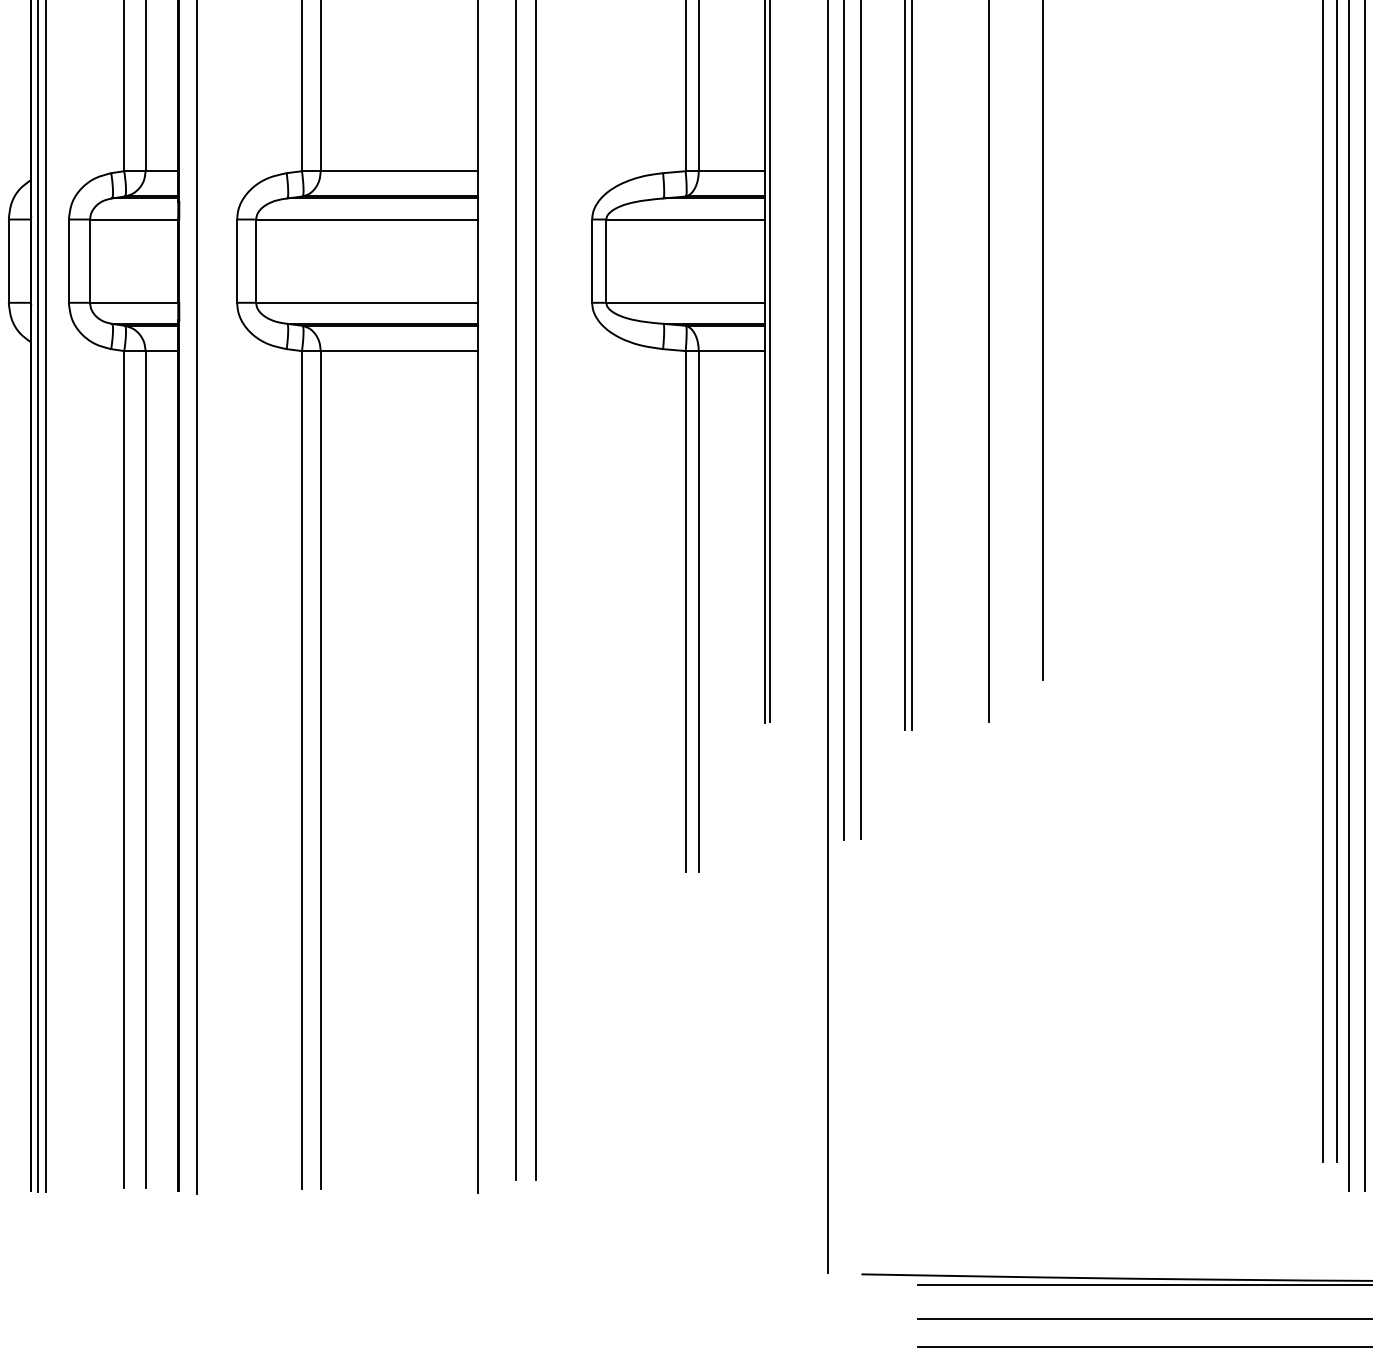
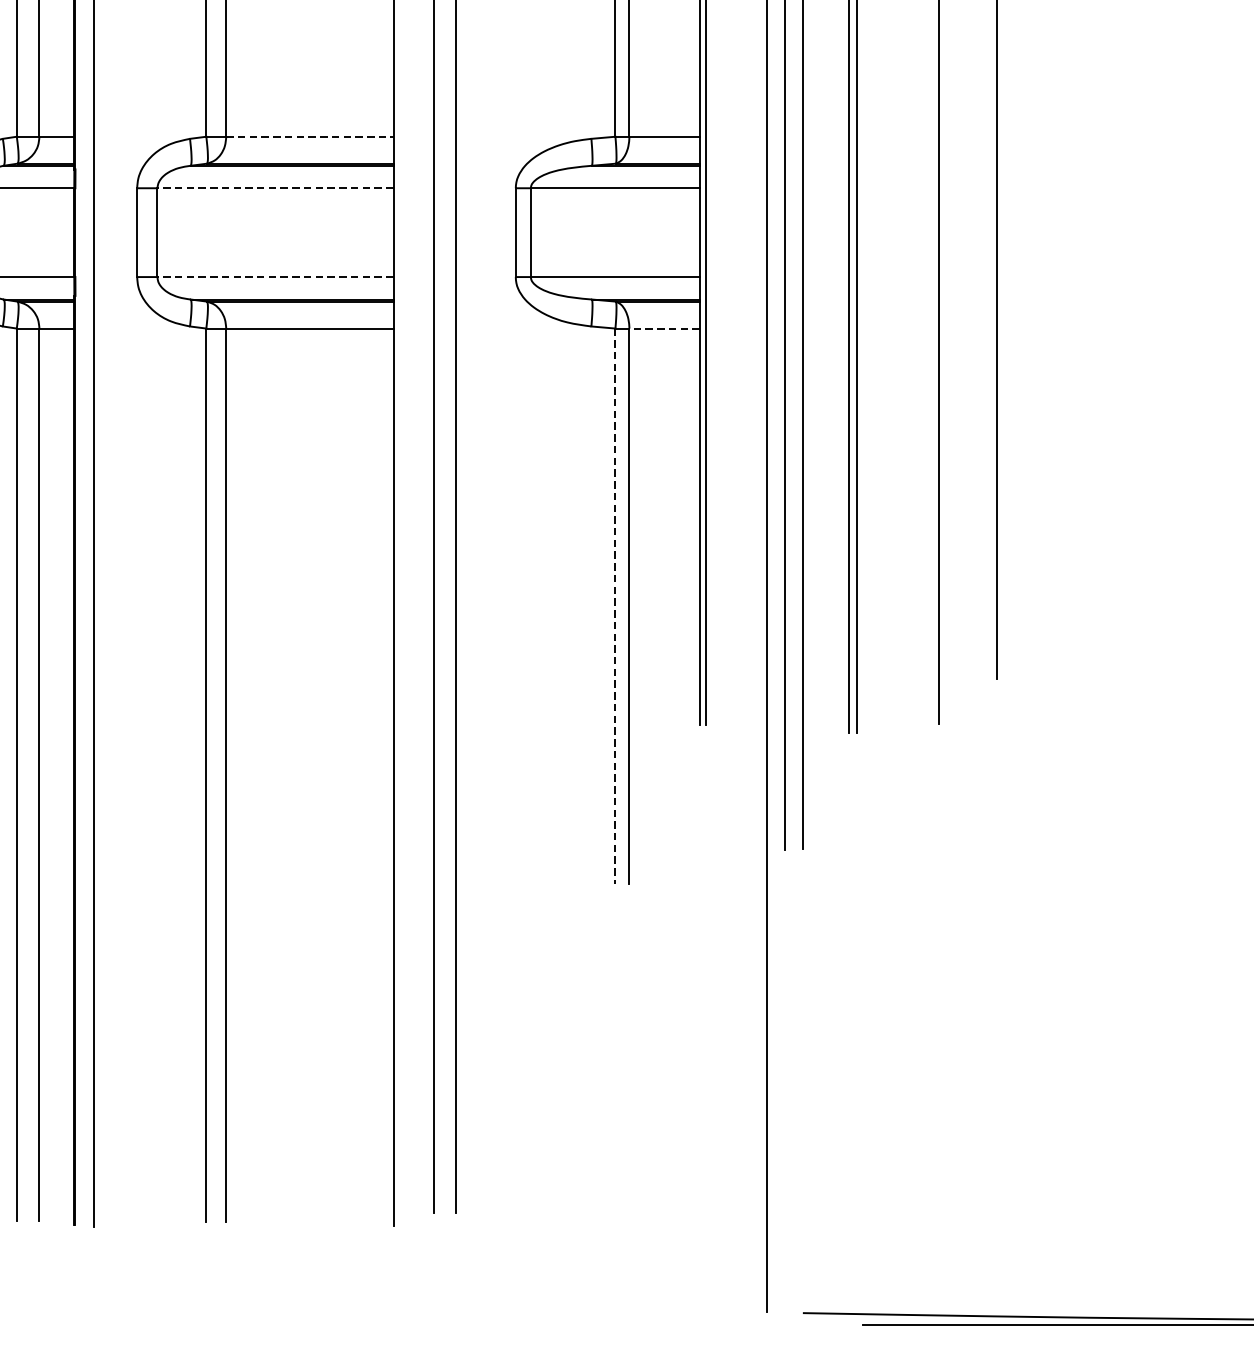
line: (399, 171) -> (310, 137), solid -> dashed
line: (366, 219) -> (275, 188), solid -> dashed
line: (366, 302) -> (275, 276), solid -> dashed
line: (731, 351) -> (664, 328), solid -> dashed
line: (685, 611) -> (615, 606), solid -> dashed

